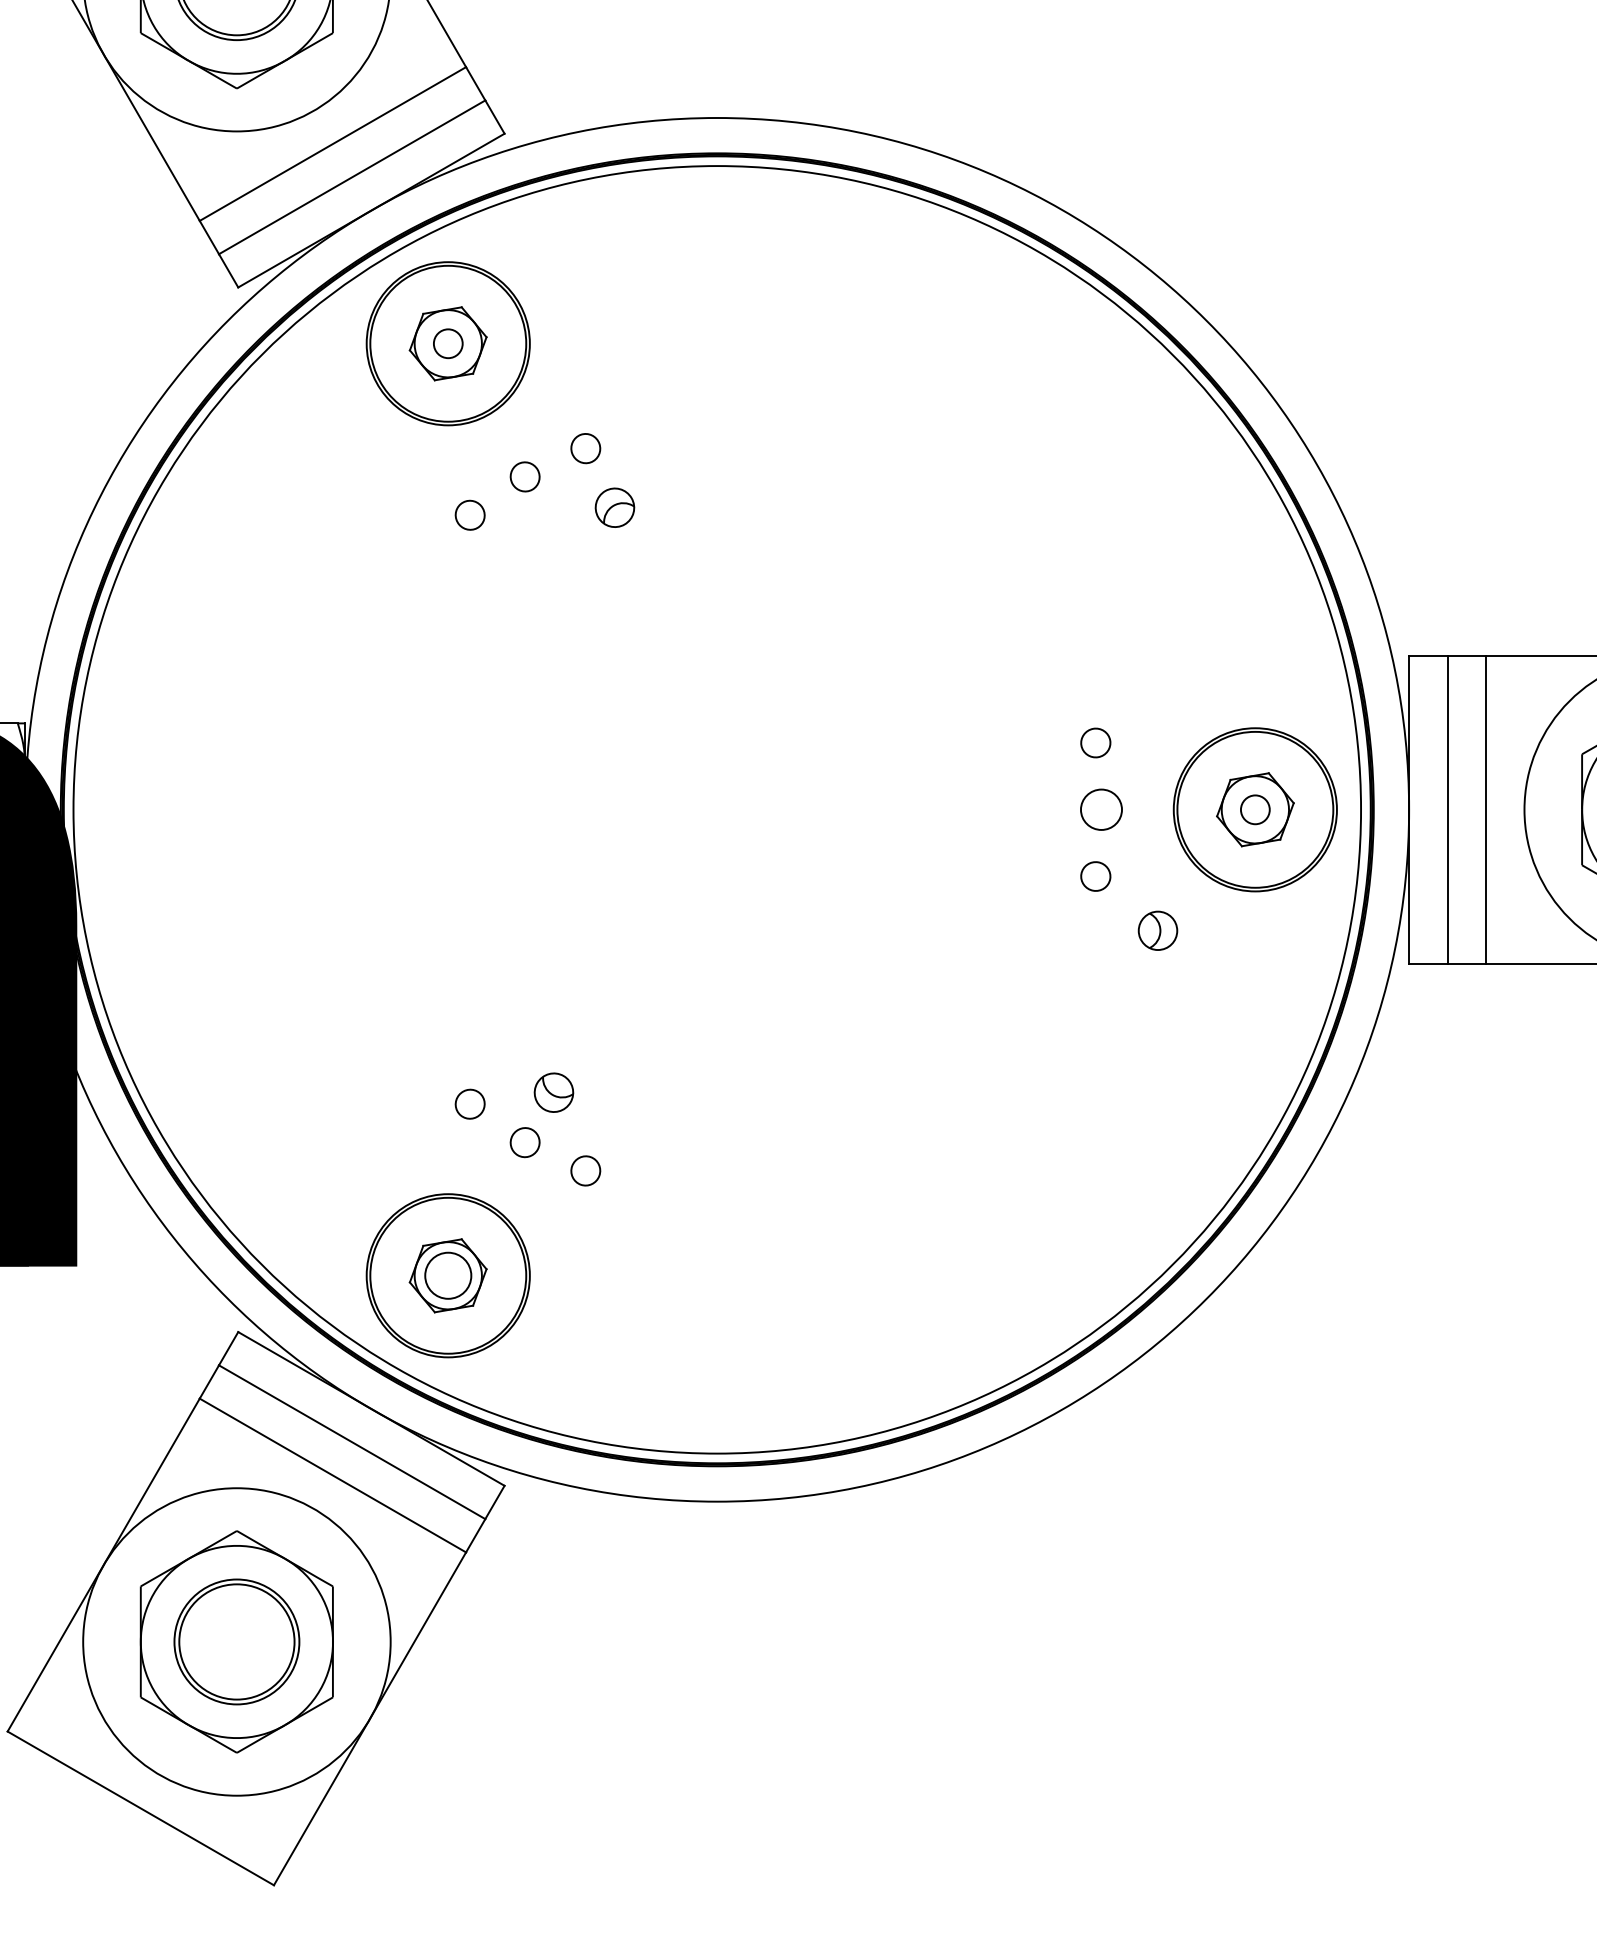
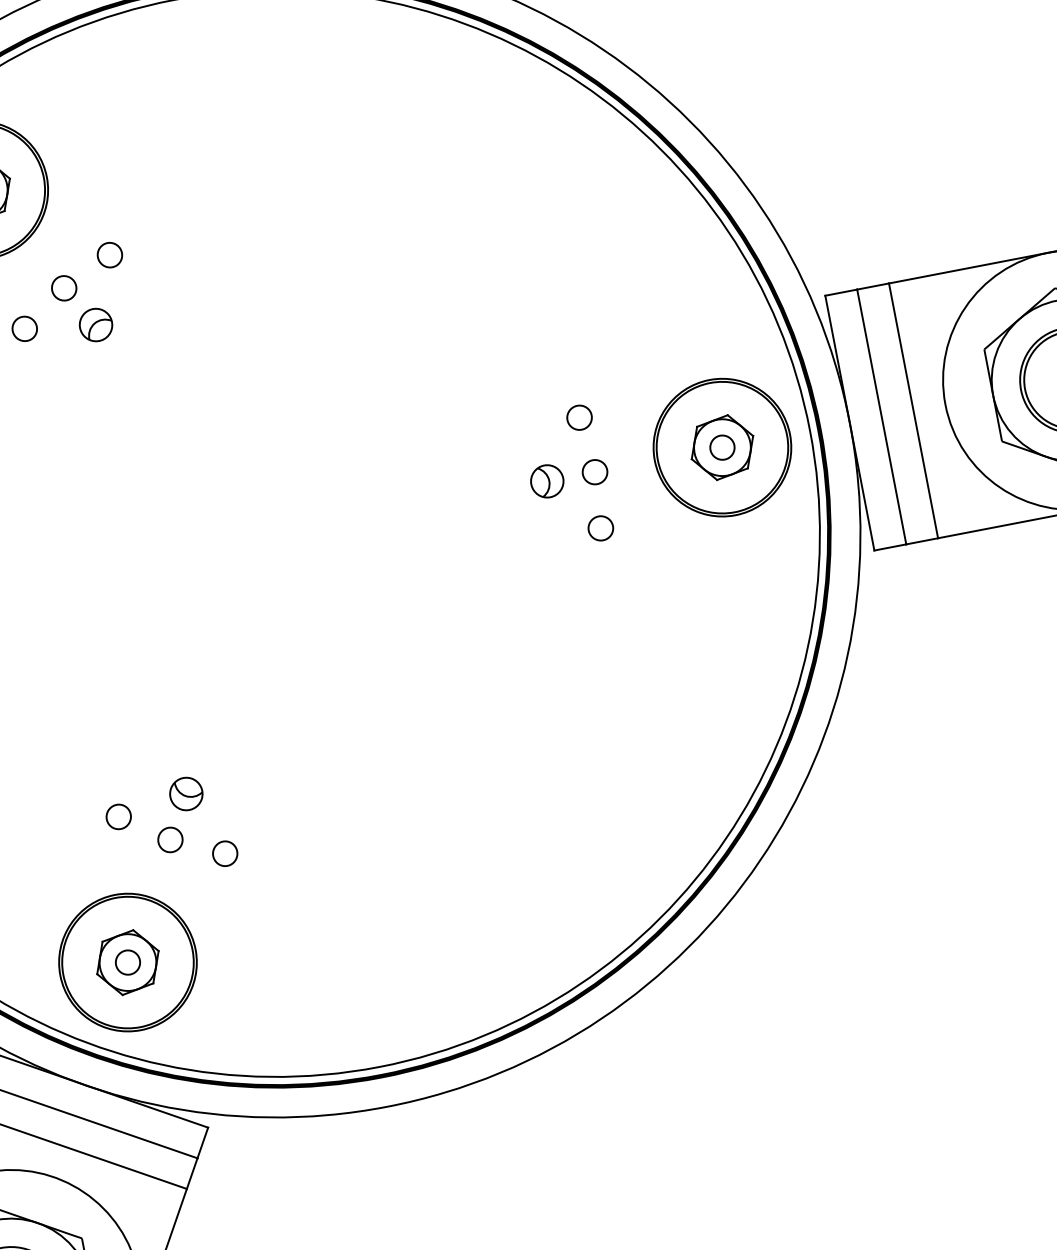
part: (614, 507) -> (95, 324), moved
part: (1101, 809) -> (594, 471), size x0.71
part: (1157, 930) -> (546, 481), moved
circle: (447, 1275) -> (127, 962), size x0.62

